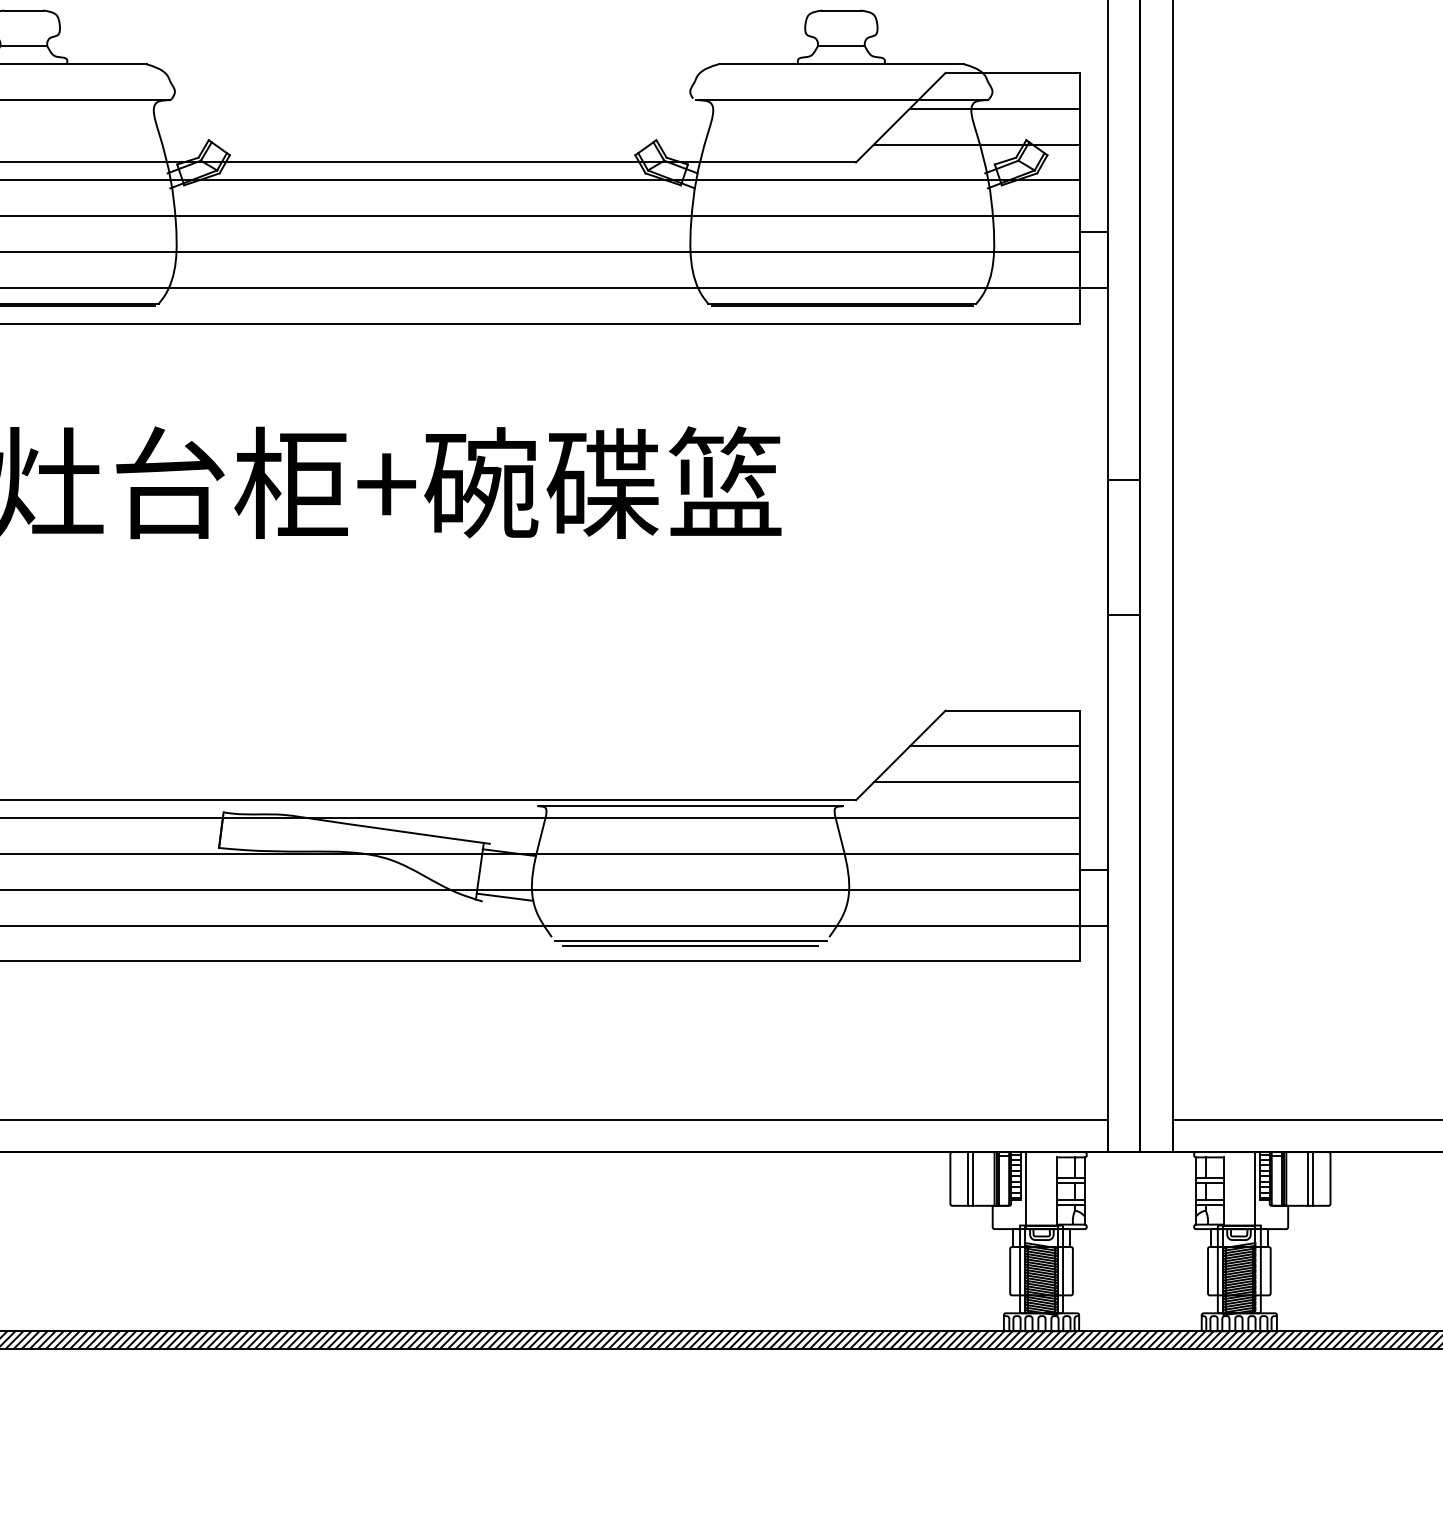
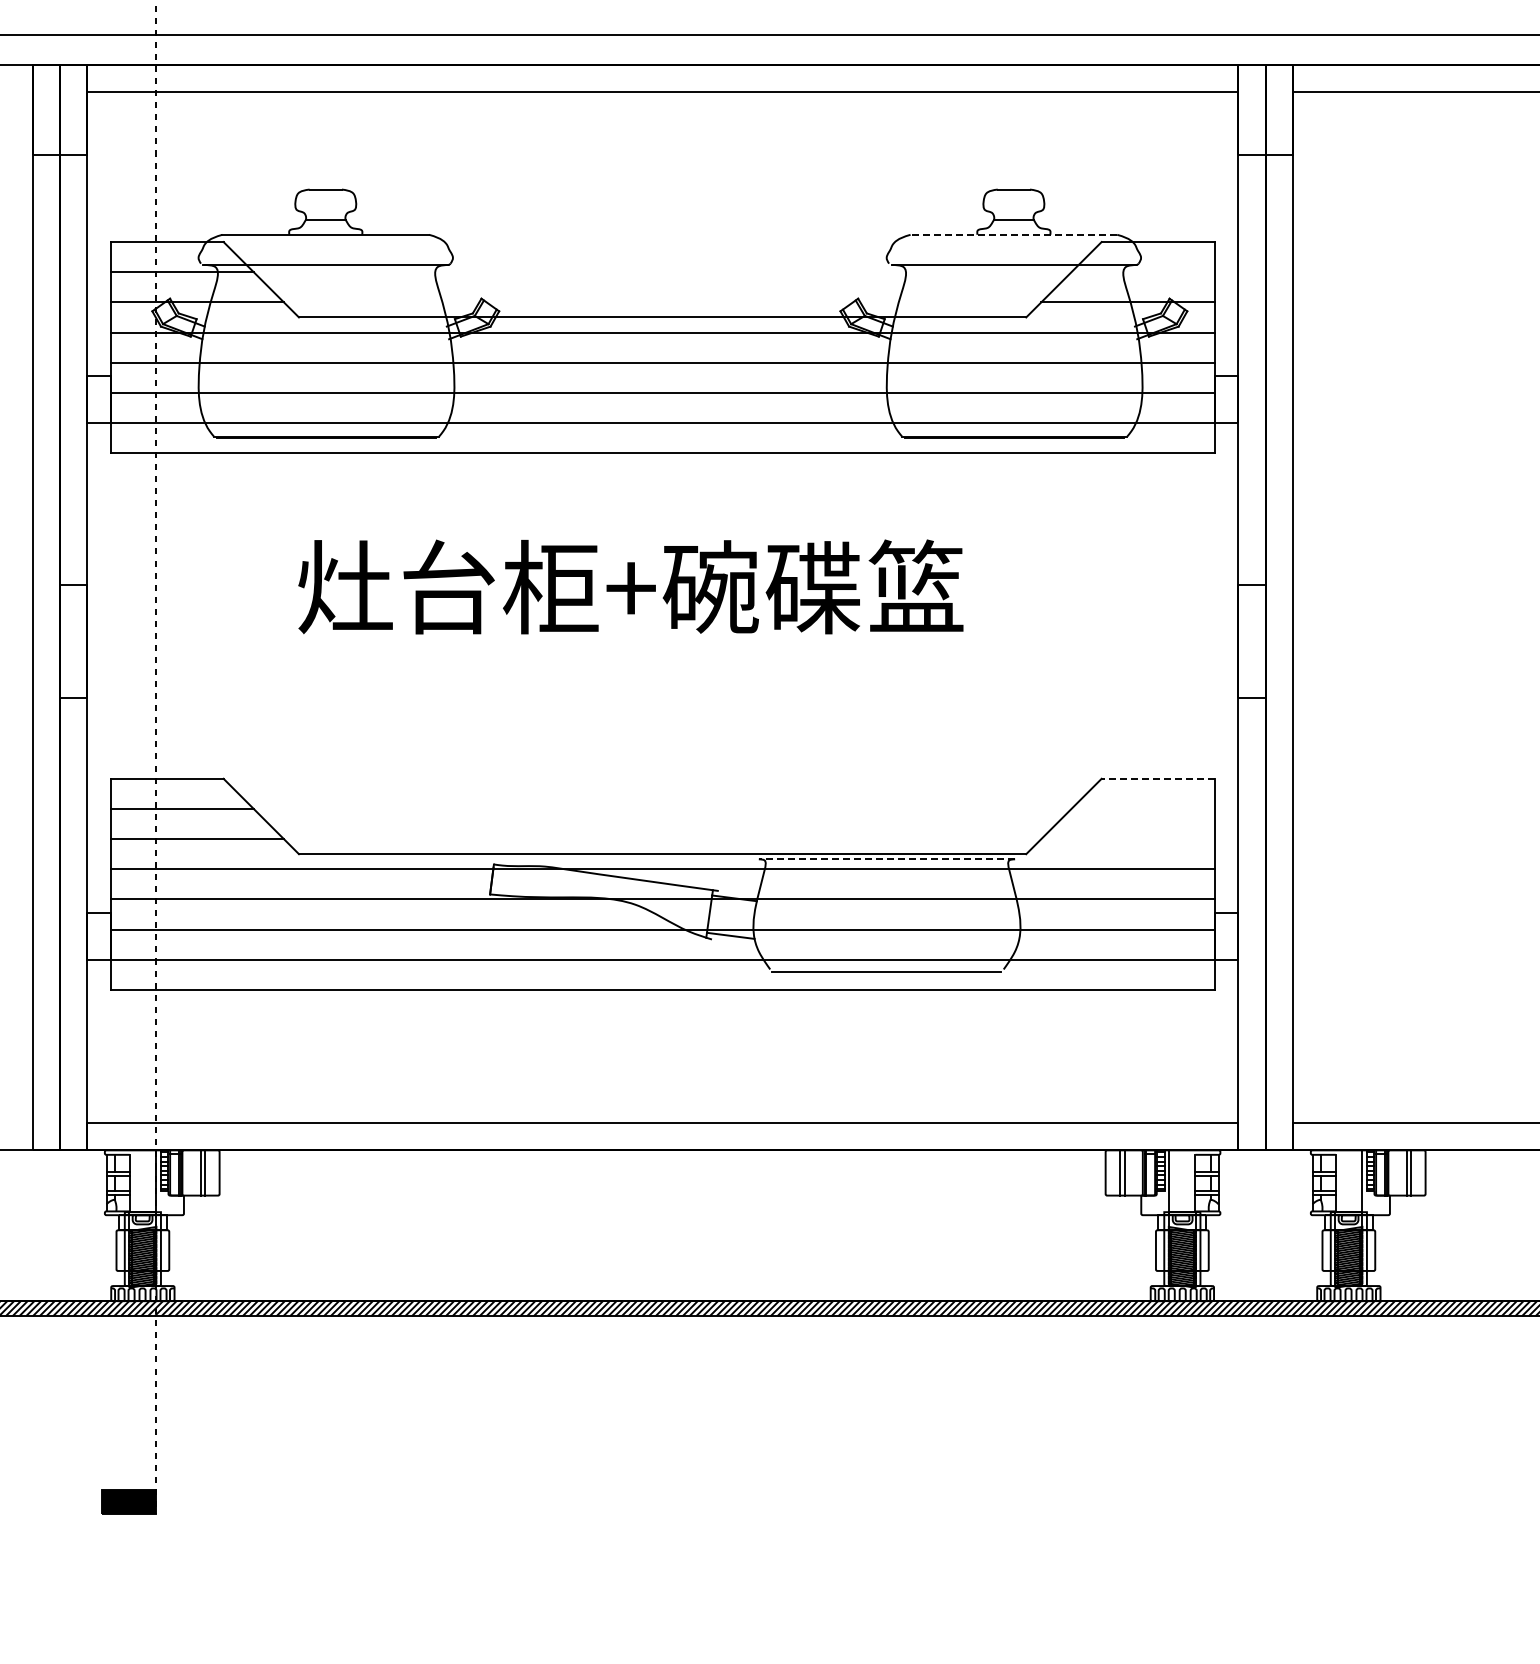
line: (840, 63) -> (1013, 234), solid -> dashed
line: (994, 109) -> (1142, 272), removed
line: (1013, 710) -> (1158, 778), solid -> dashed
line: (994, 745) -> (1142, 808), removed
line: (976, 782) -> (1127, 839), removed
line: (690, 806) -> (886, 859), solid -> dashed
line: (690, 945) -> (886, 976), removed

